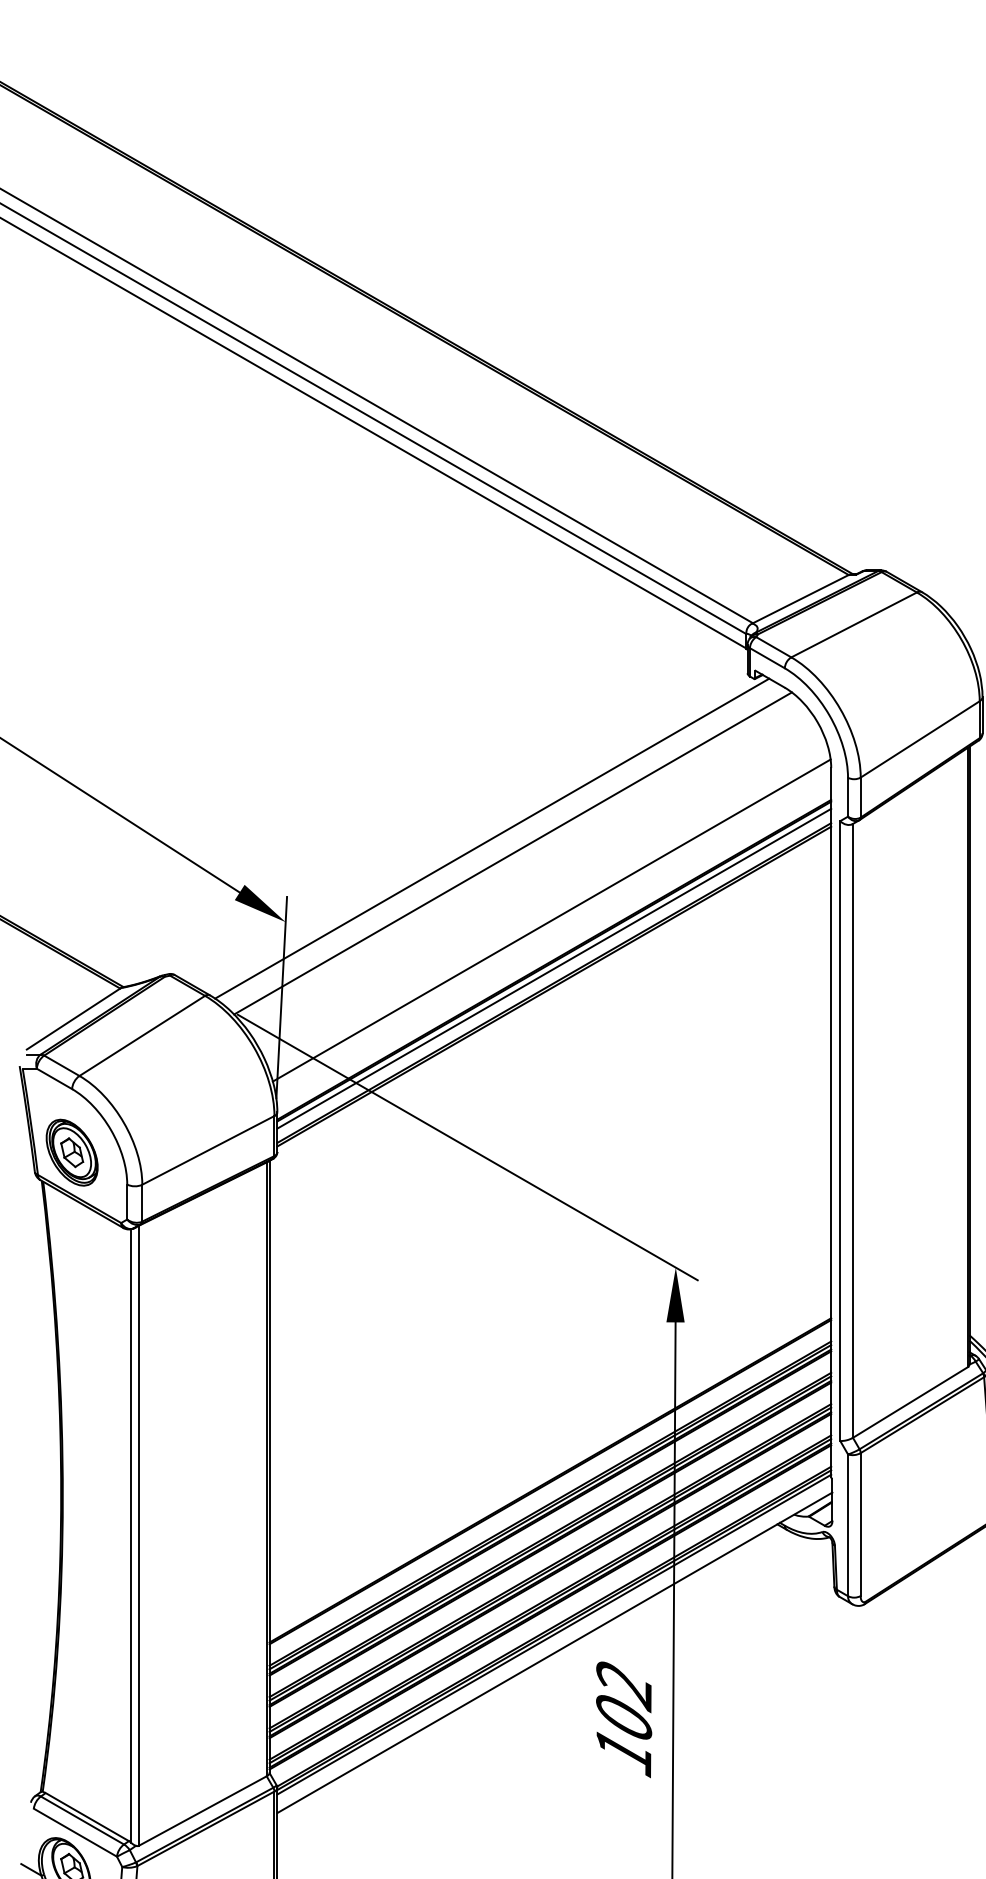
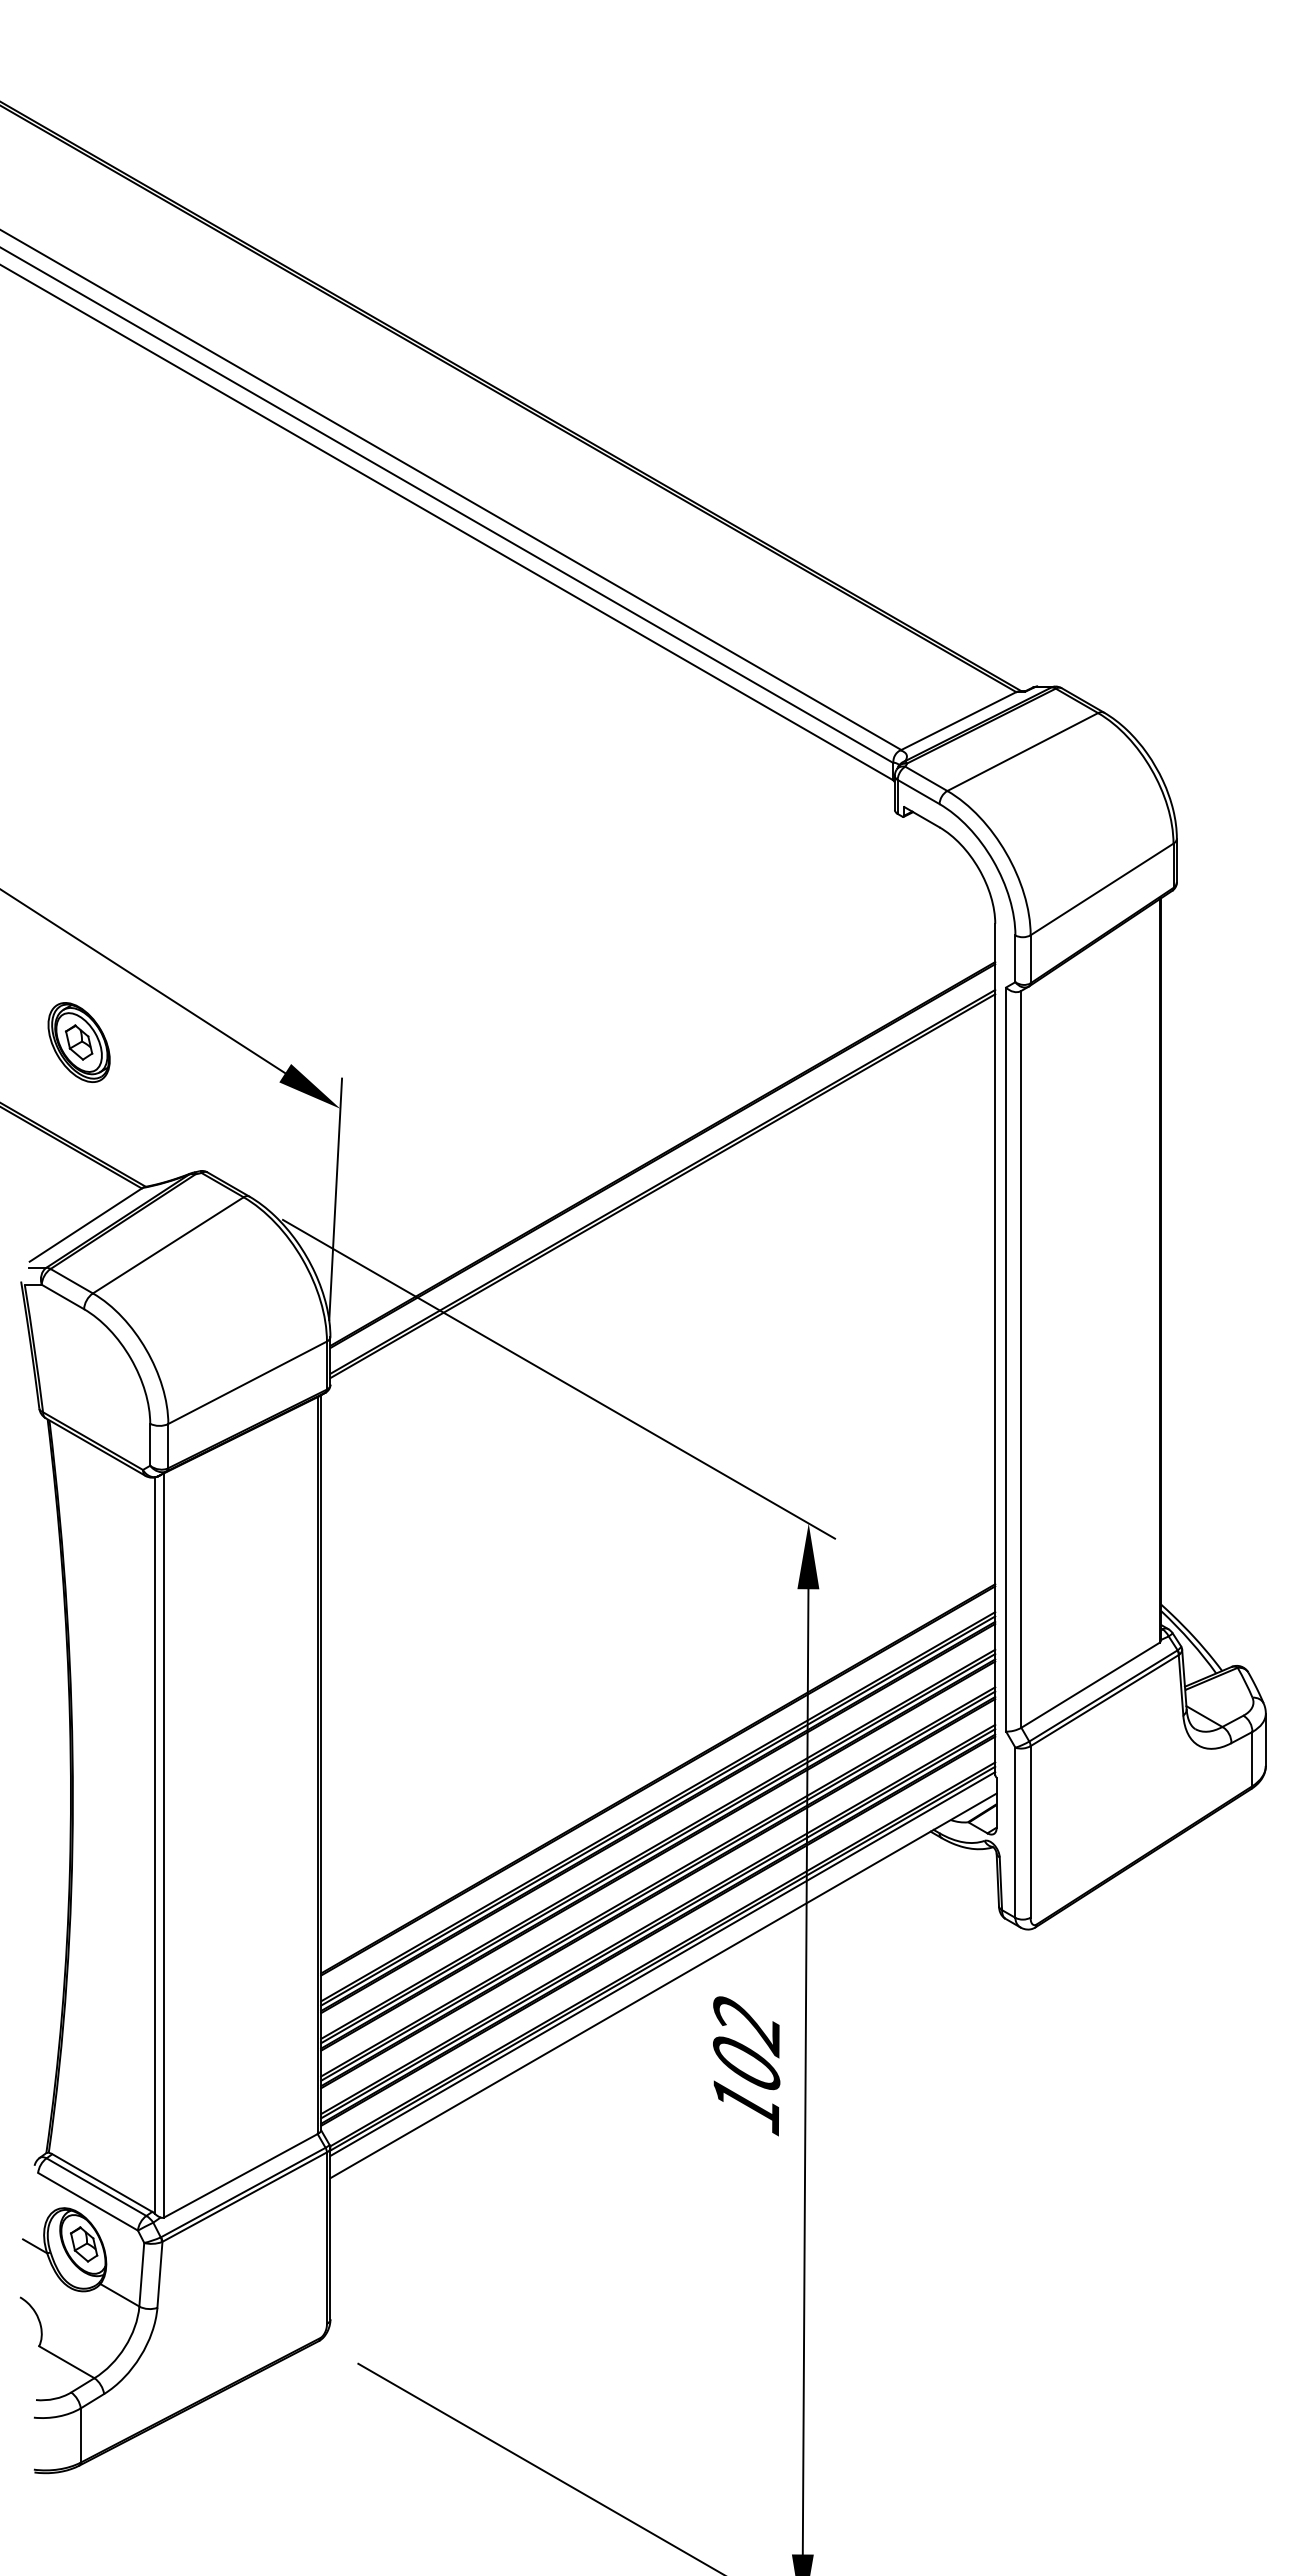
line: (491, 838) -> (587, 1008), removed
line: (513, 853) -> (613, 1026), removed
line: (551, 920) -> (659, 1106), removed
line: (554, 968) -> (662, 1164), removed
part: (71, 1152) -> (78, 1042), moved

